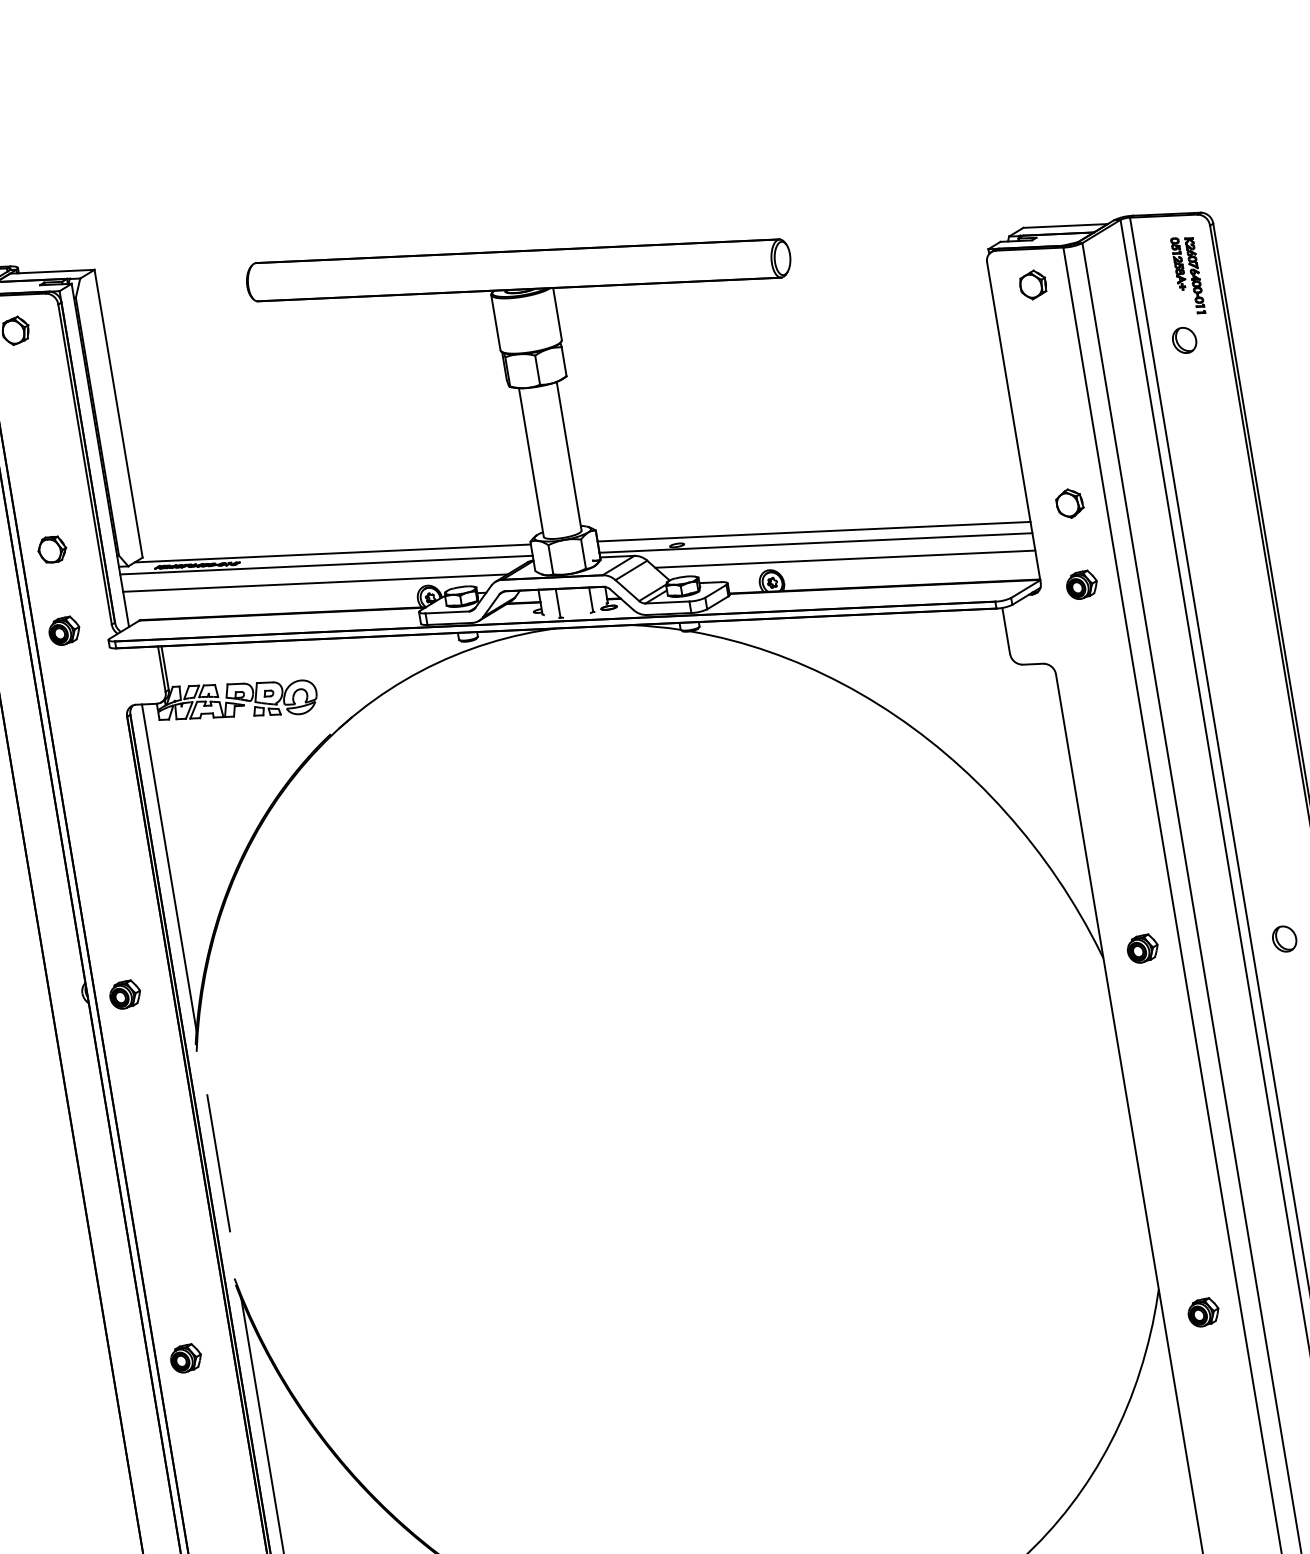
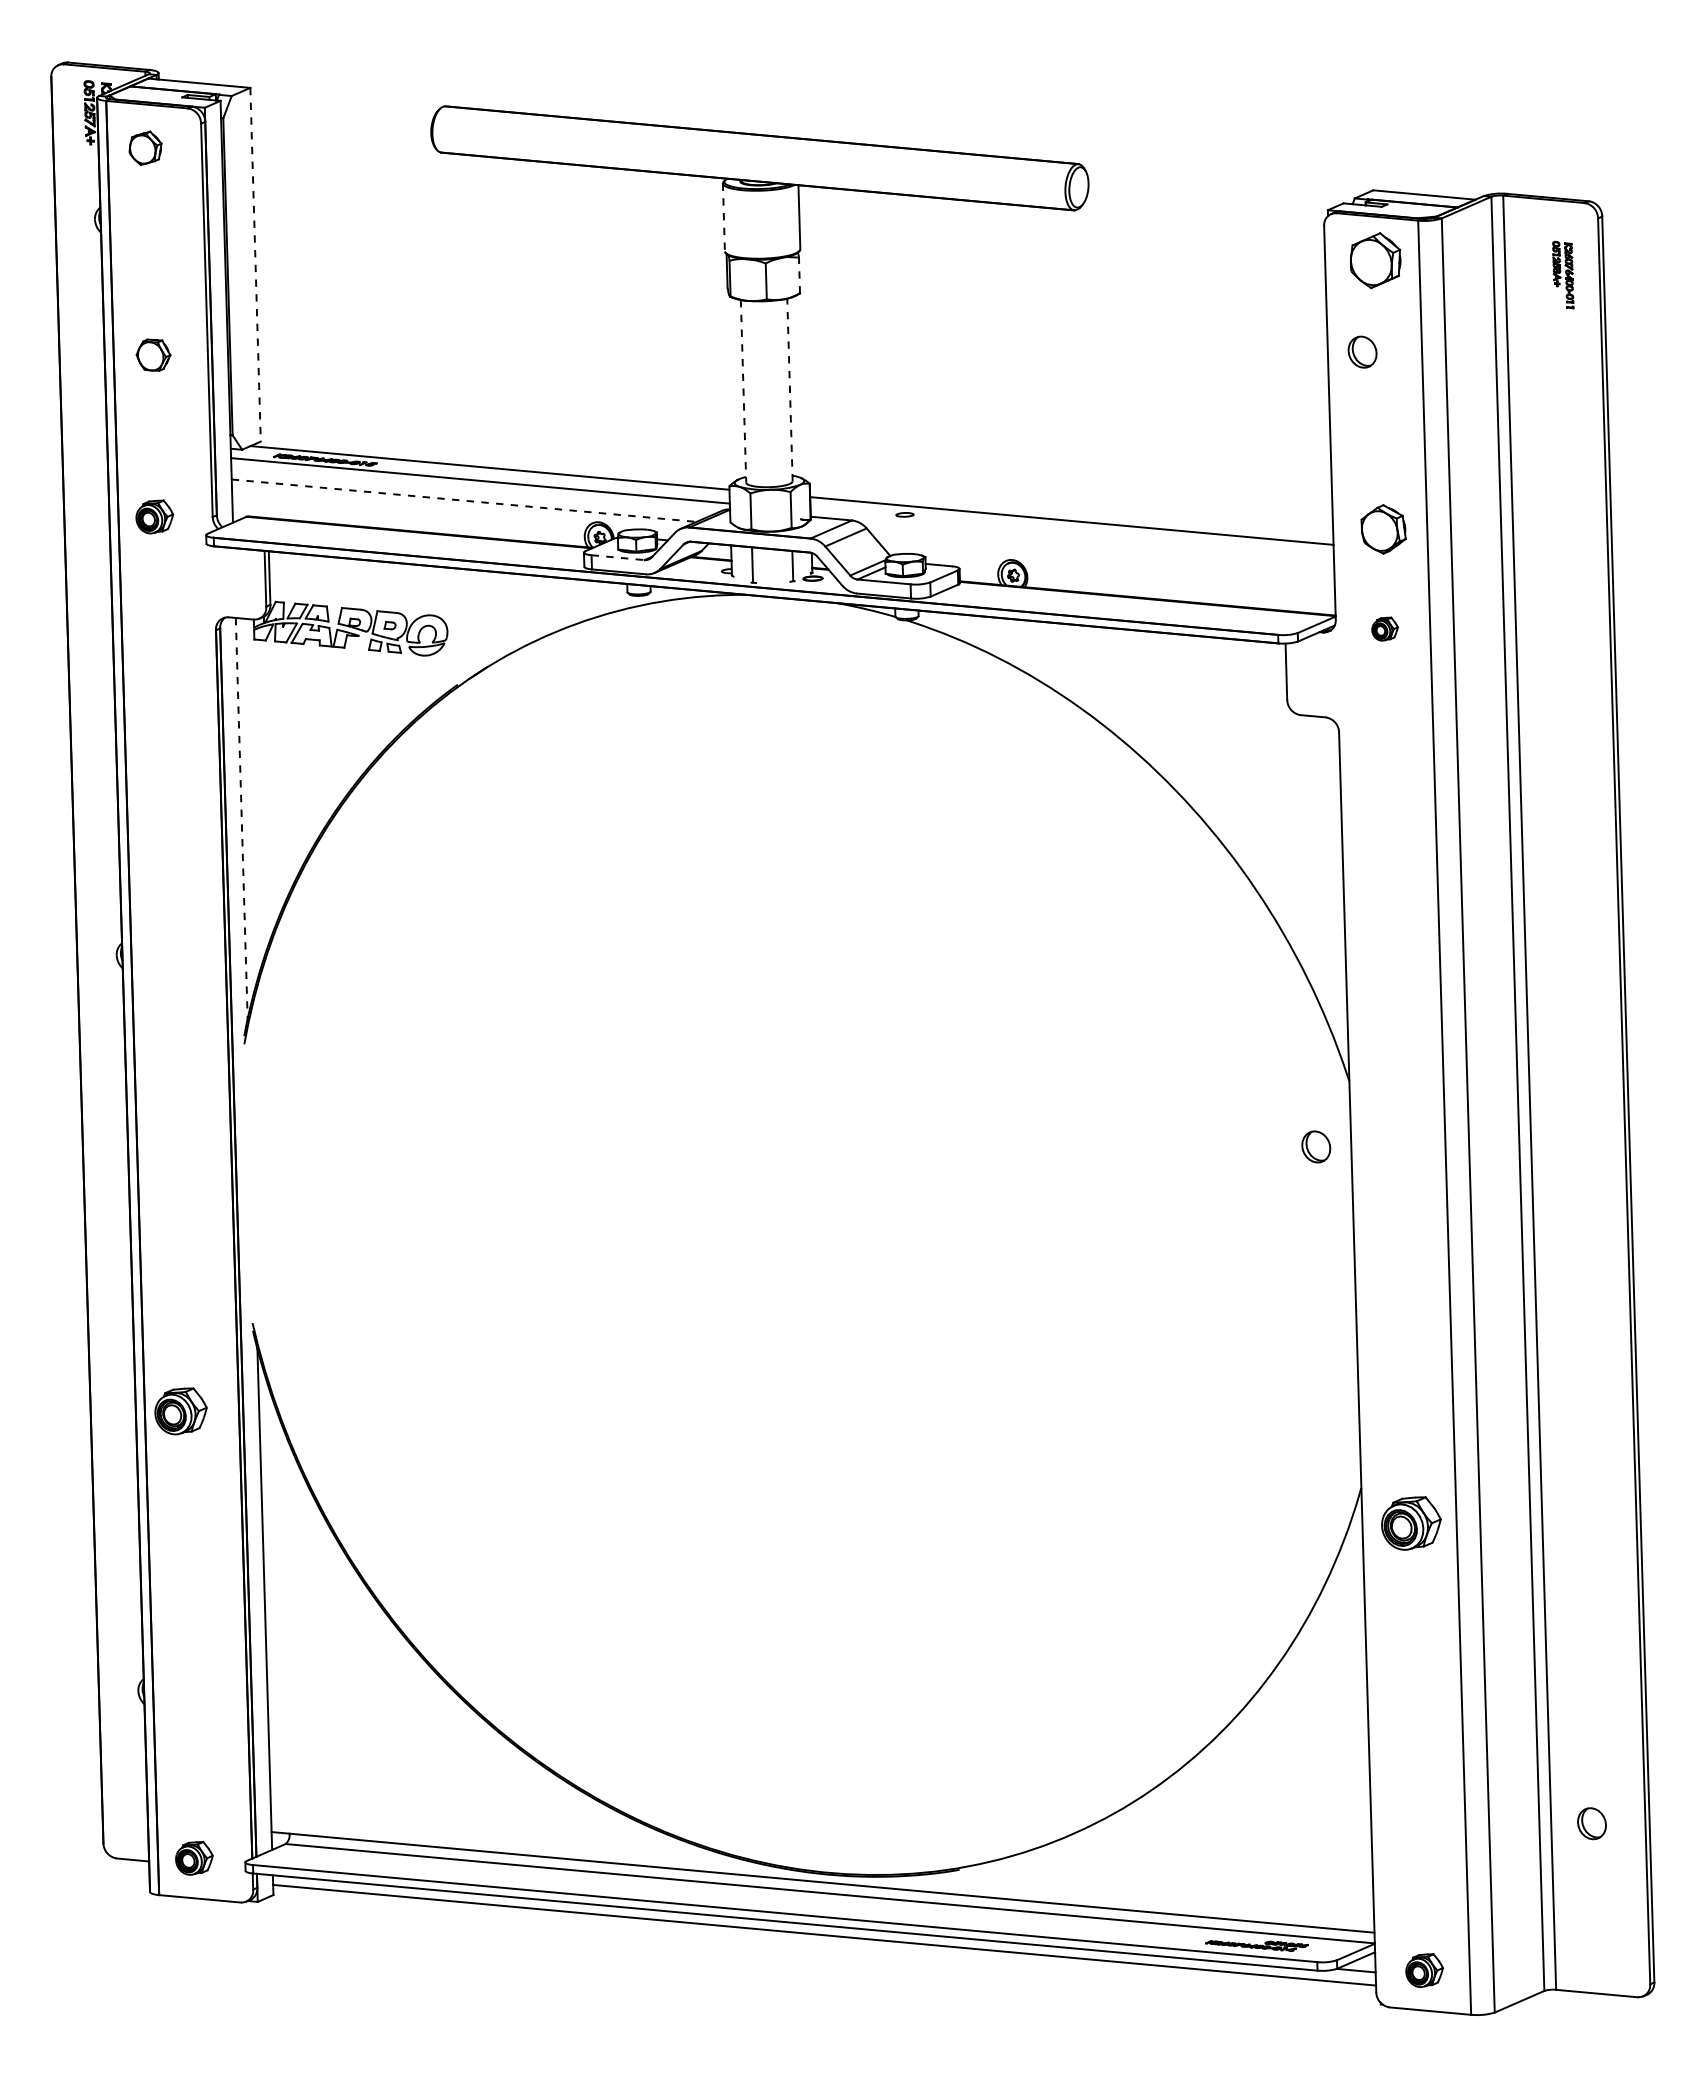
part: (1187, 275) -> (1562, 274), size x0.7
part: (1032, 284) -> (1375, 260), size x1.6
line: (495, 322) -> (723, 217), solid -> dashed
part: (1184, 339) -> (1362, 351), moved
line: (564, 361) -> (799, 275), solid -> dashed
line: (118, 413) -> (255, 264), solid -> dashed
line: (568, 455) -> (789, 389), solid -> dashed
line: (531, 462) -> (743, 391), solid -> dashed
part: (1069, 503) -> (1383, 529), size x1.4
line: (815, 542) -> (1071, 534), removed
part: (52, 549) -> (153, 354), moved
line: (845, 559) -> (1104, 559), removed
line: (315, 582) -> (464, 500), solid -> dashed
part: (1081, 584) -> (1384, 628), size x0.7
line: (447, 612) -> (618, 557), solid -> dashed
line: (169, 867) -> (241, 818), solid -> dashed
part: (1284, 938) -> (1316, 1146), moved
part: (1142, 948) -> (1398, 1075), removed
part: (124, 994) -> (167, 963), removed
line: (217, 1163) -> (251, 1181), removed
part: (1203, 1312) -> (1411, 1523), size x1.6
part: (186, 1357) -> (181, 1410), size x1.4

